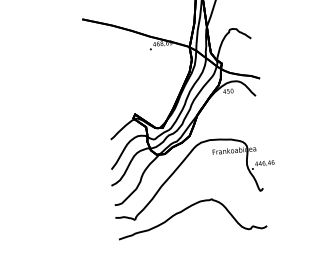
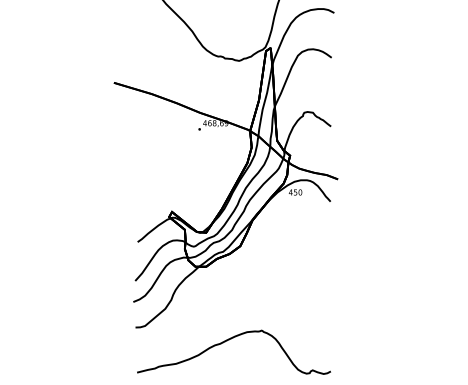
part: (180, 166) -> (224, 284), removed

